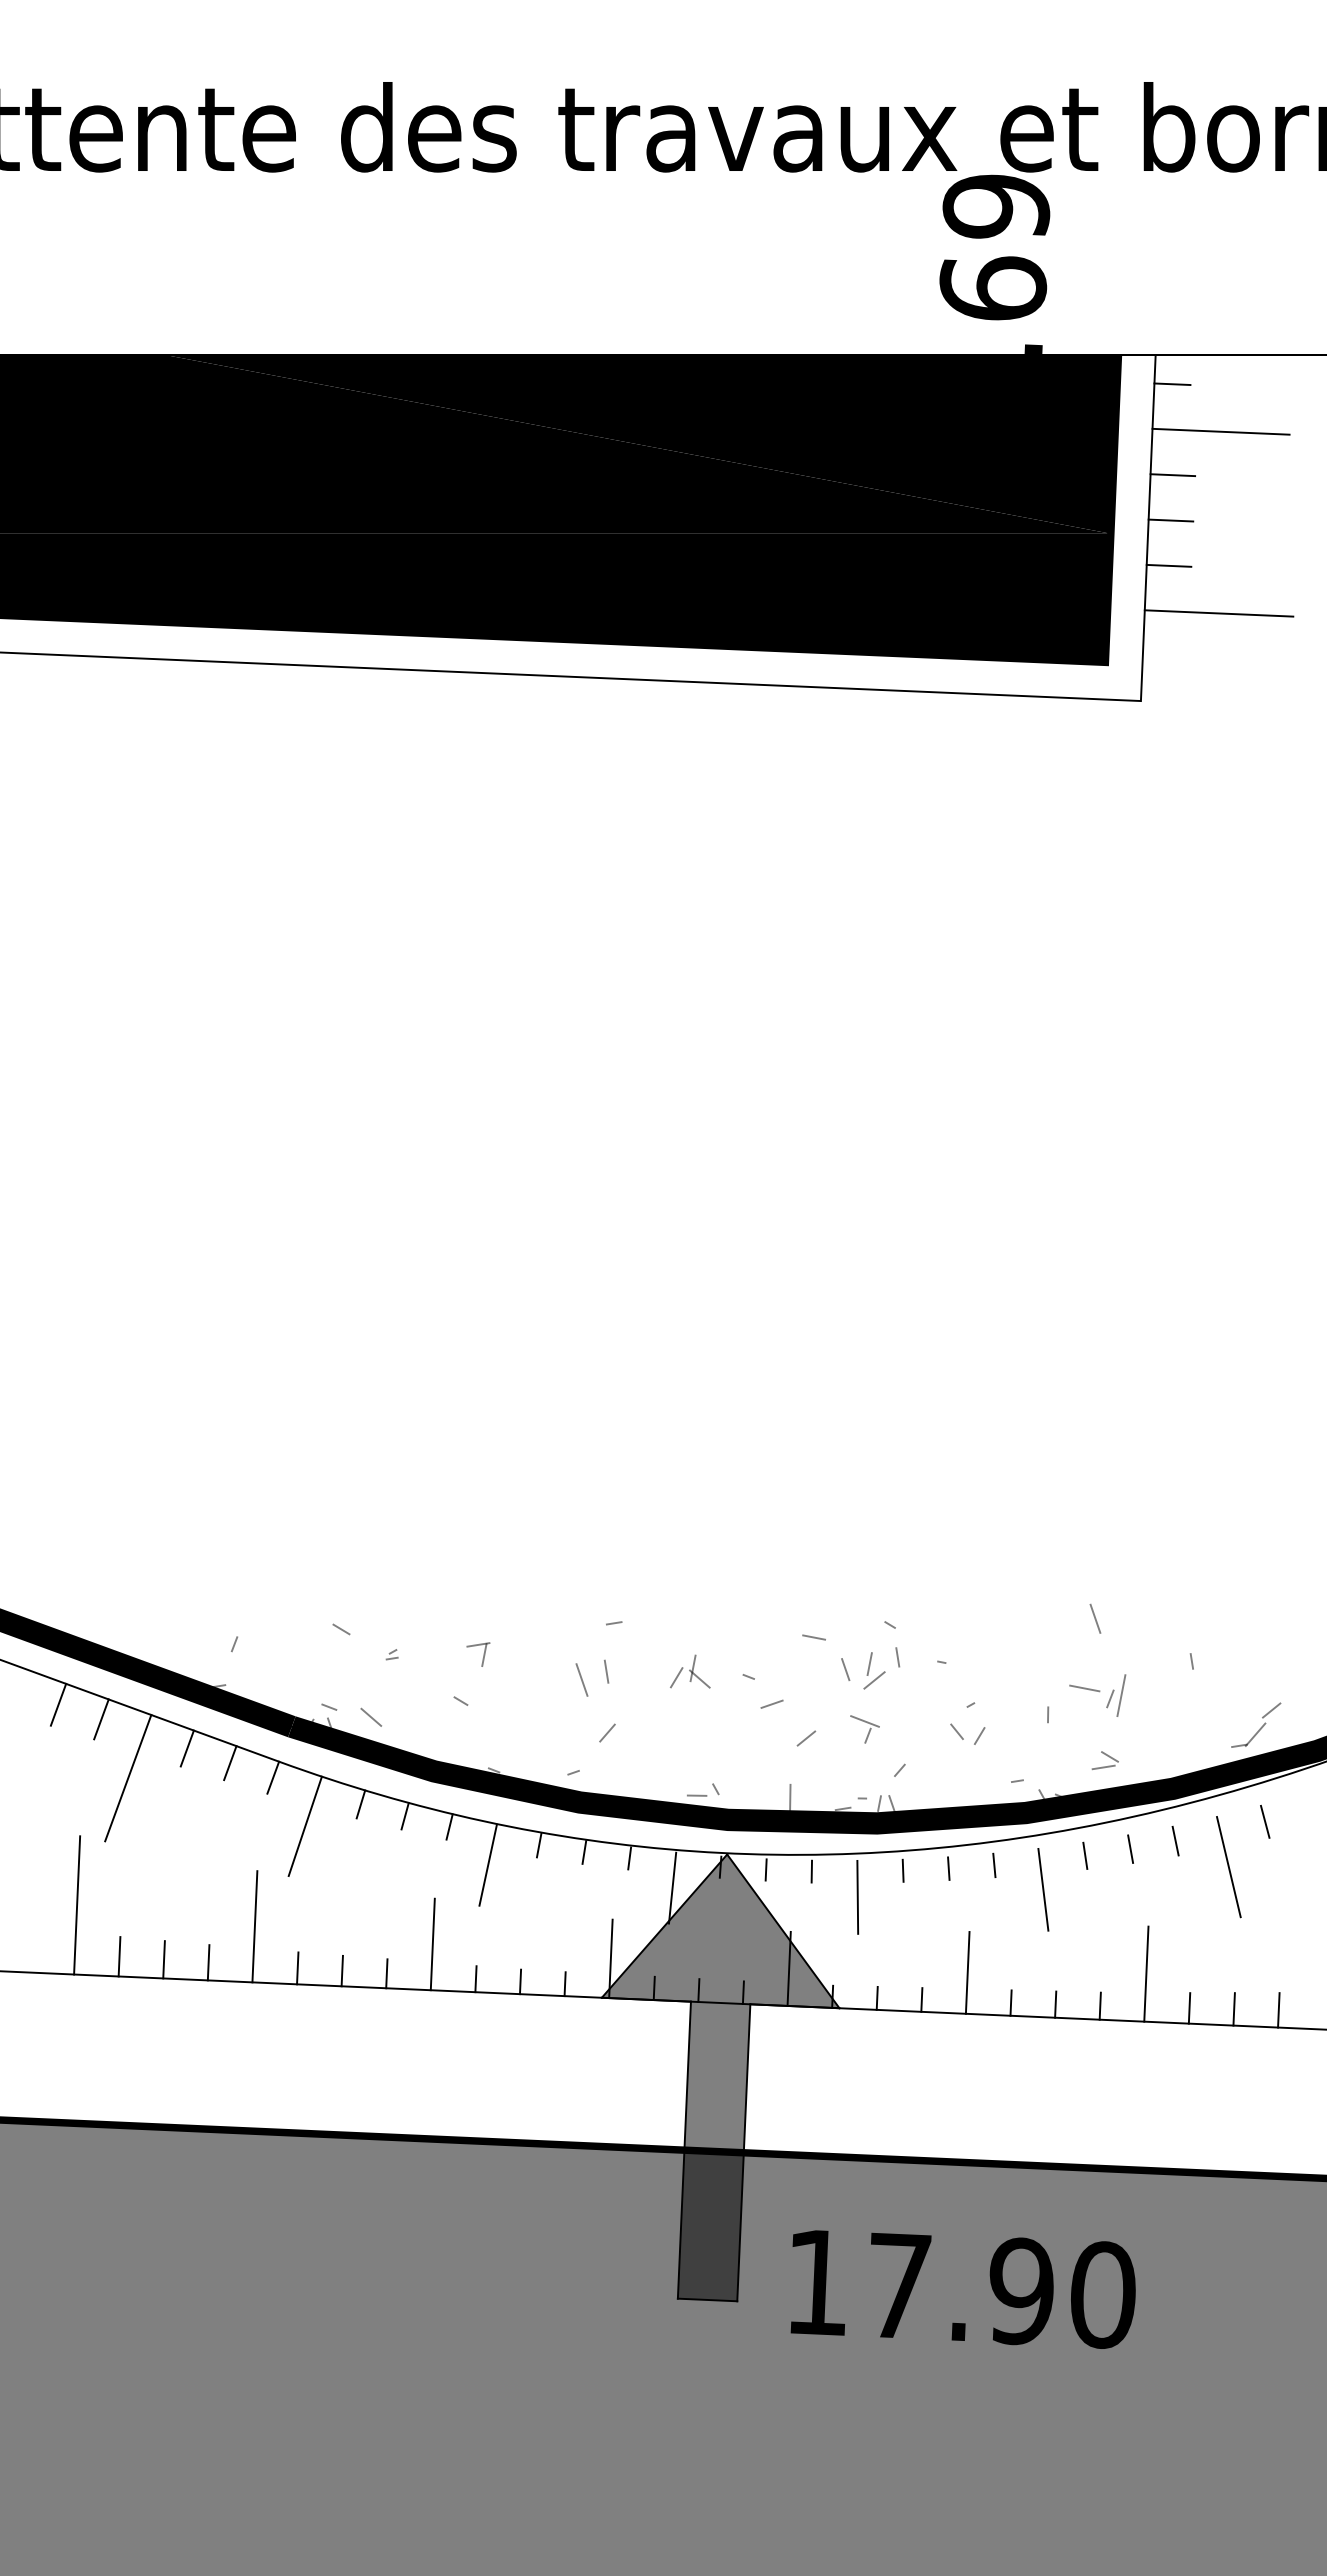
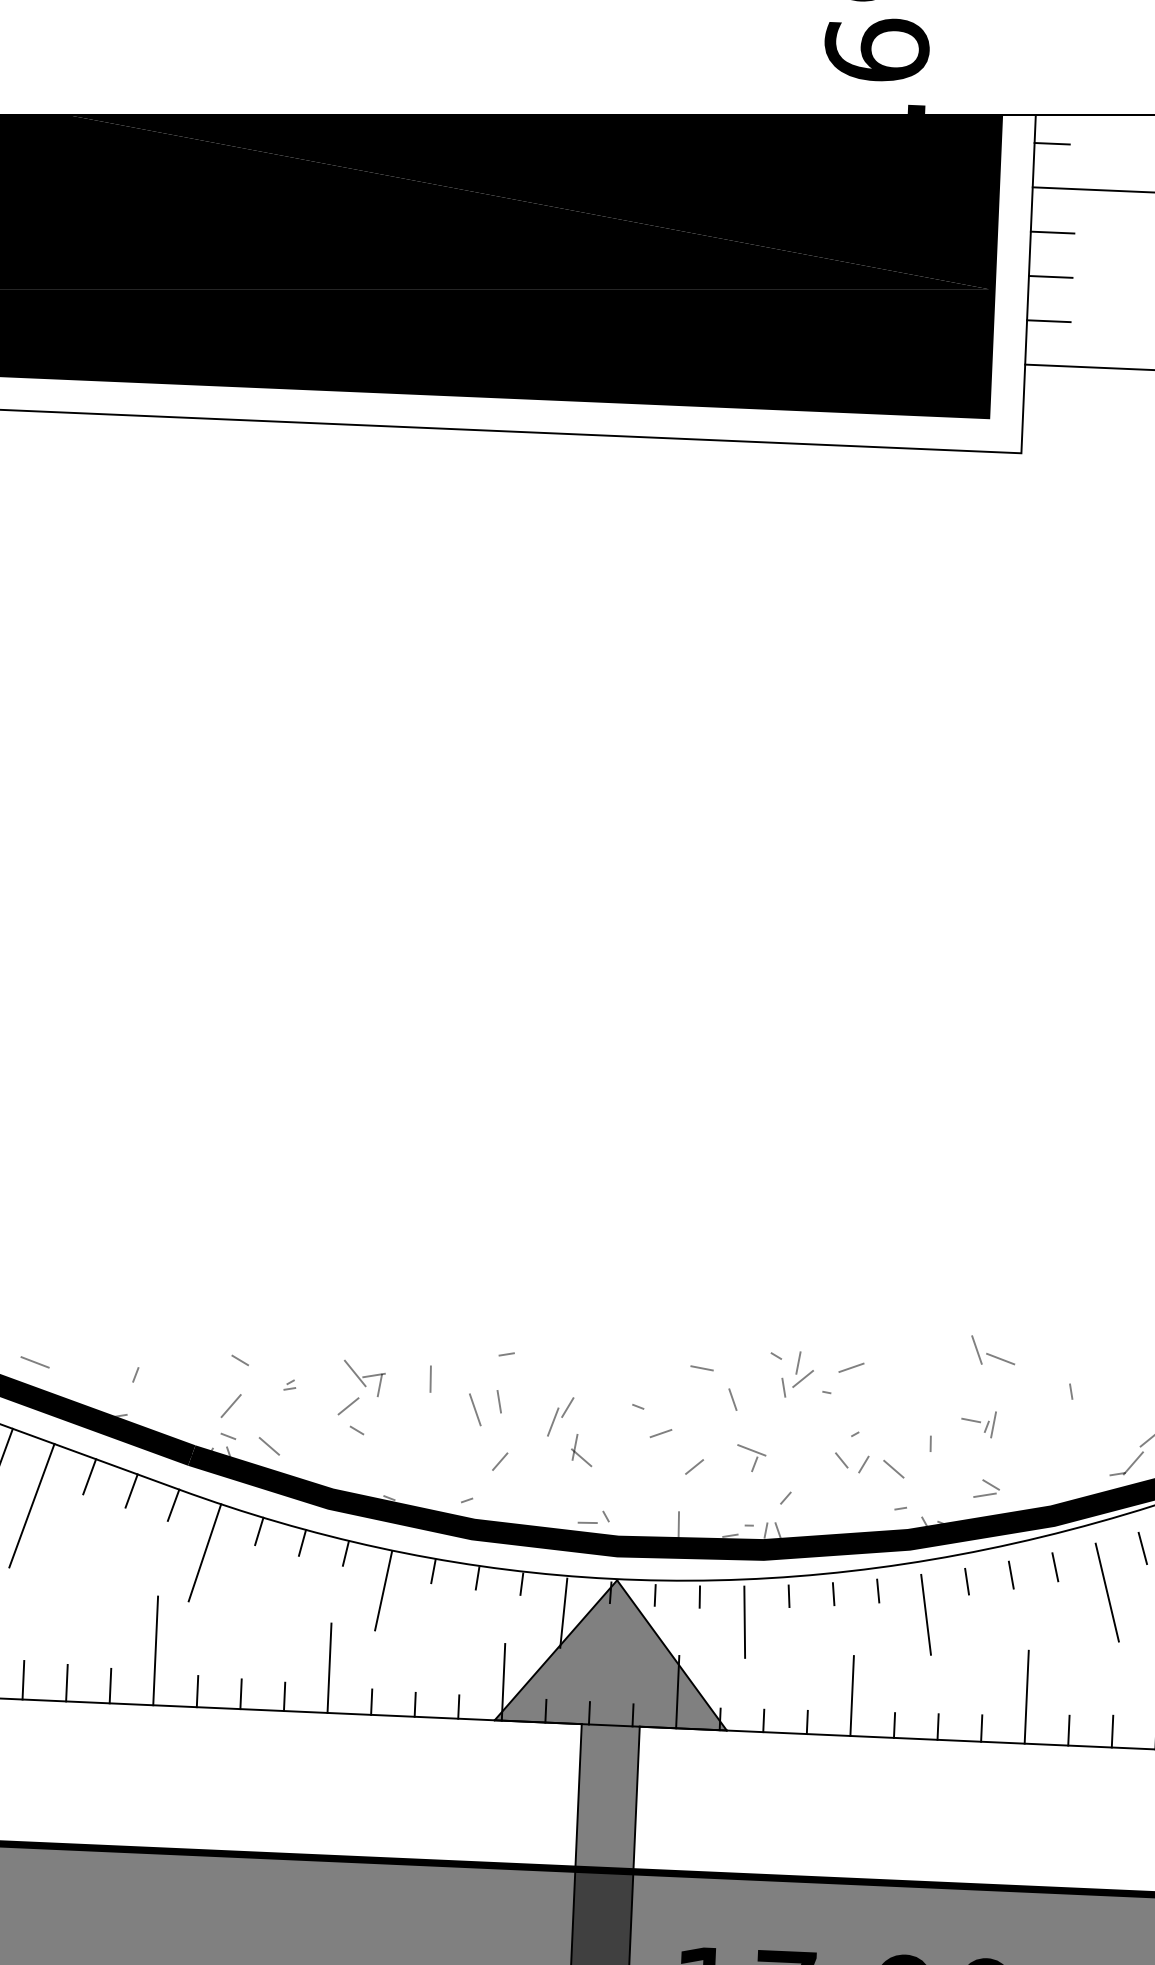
line: (1119, 1627) -> (1000, 1358), added
line: (131, 1631) -> (35, 1362), added
line: (966, 1636) -> (850, 1367), added
line: (458, 1642) -> (354, 1373), added
line: (536, 1648) -> (430, 1379), added
part: (874, 1670) -> (803, 1369), moved
part: (699, 1671) -> (581, 1450), moved
line: (331, 1675) -> (230, 1405), added
line: (452, 1676) -> (348, 1406), added
line: (661, 1692) -> (552, 1422), added
part: (1097, 1694) -> (978, 1423), size x0.62
line: (1010, 1740) -> (893, 1468), added

